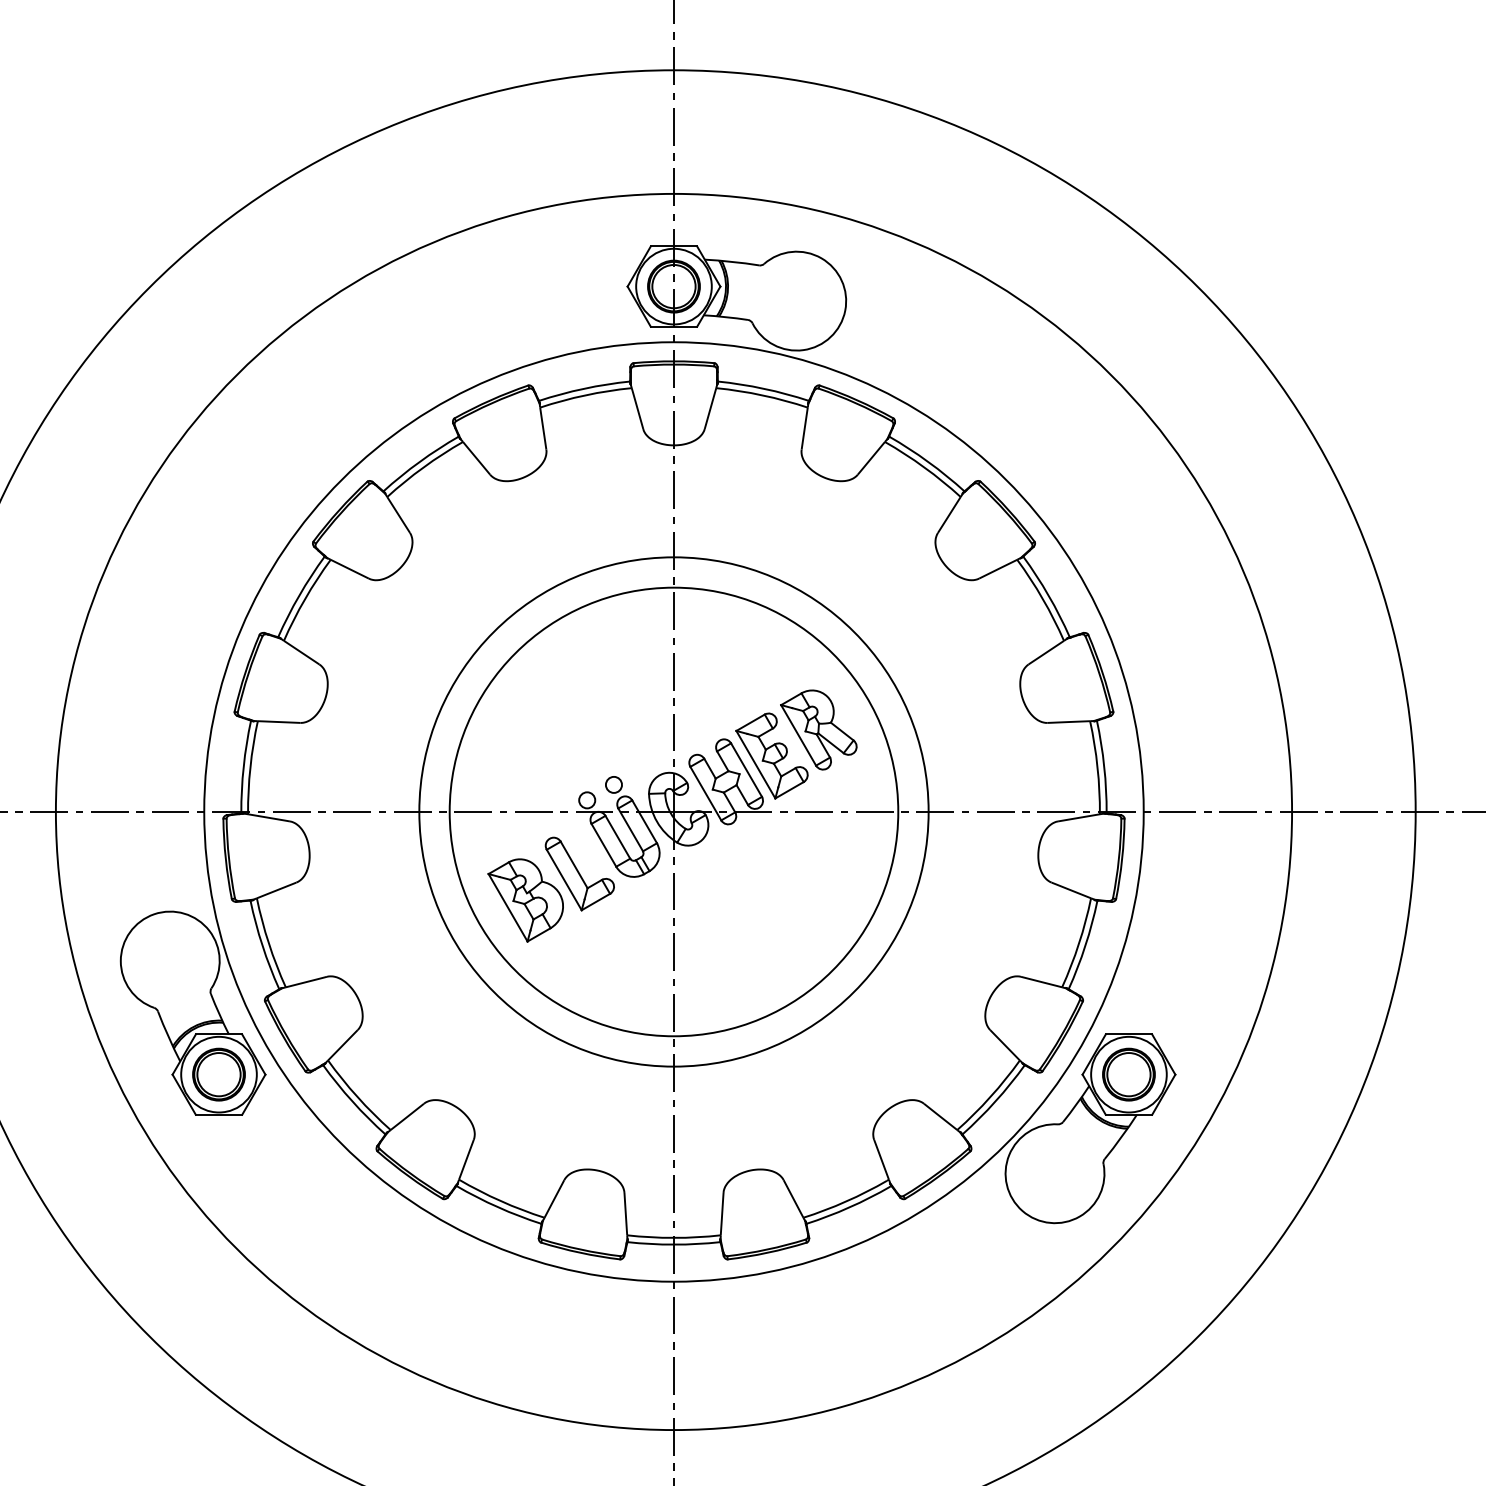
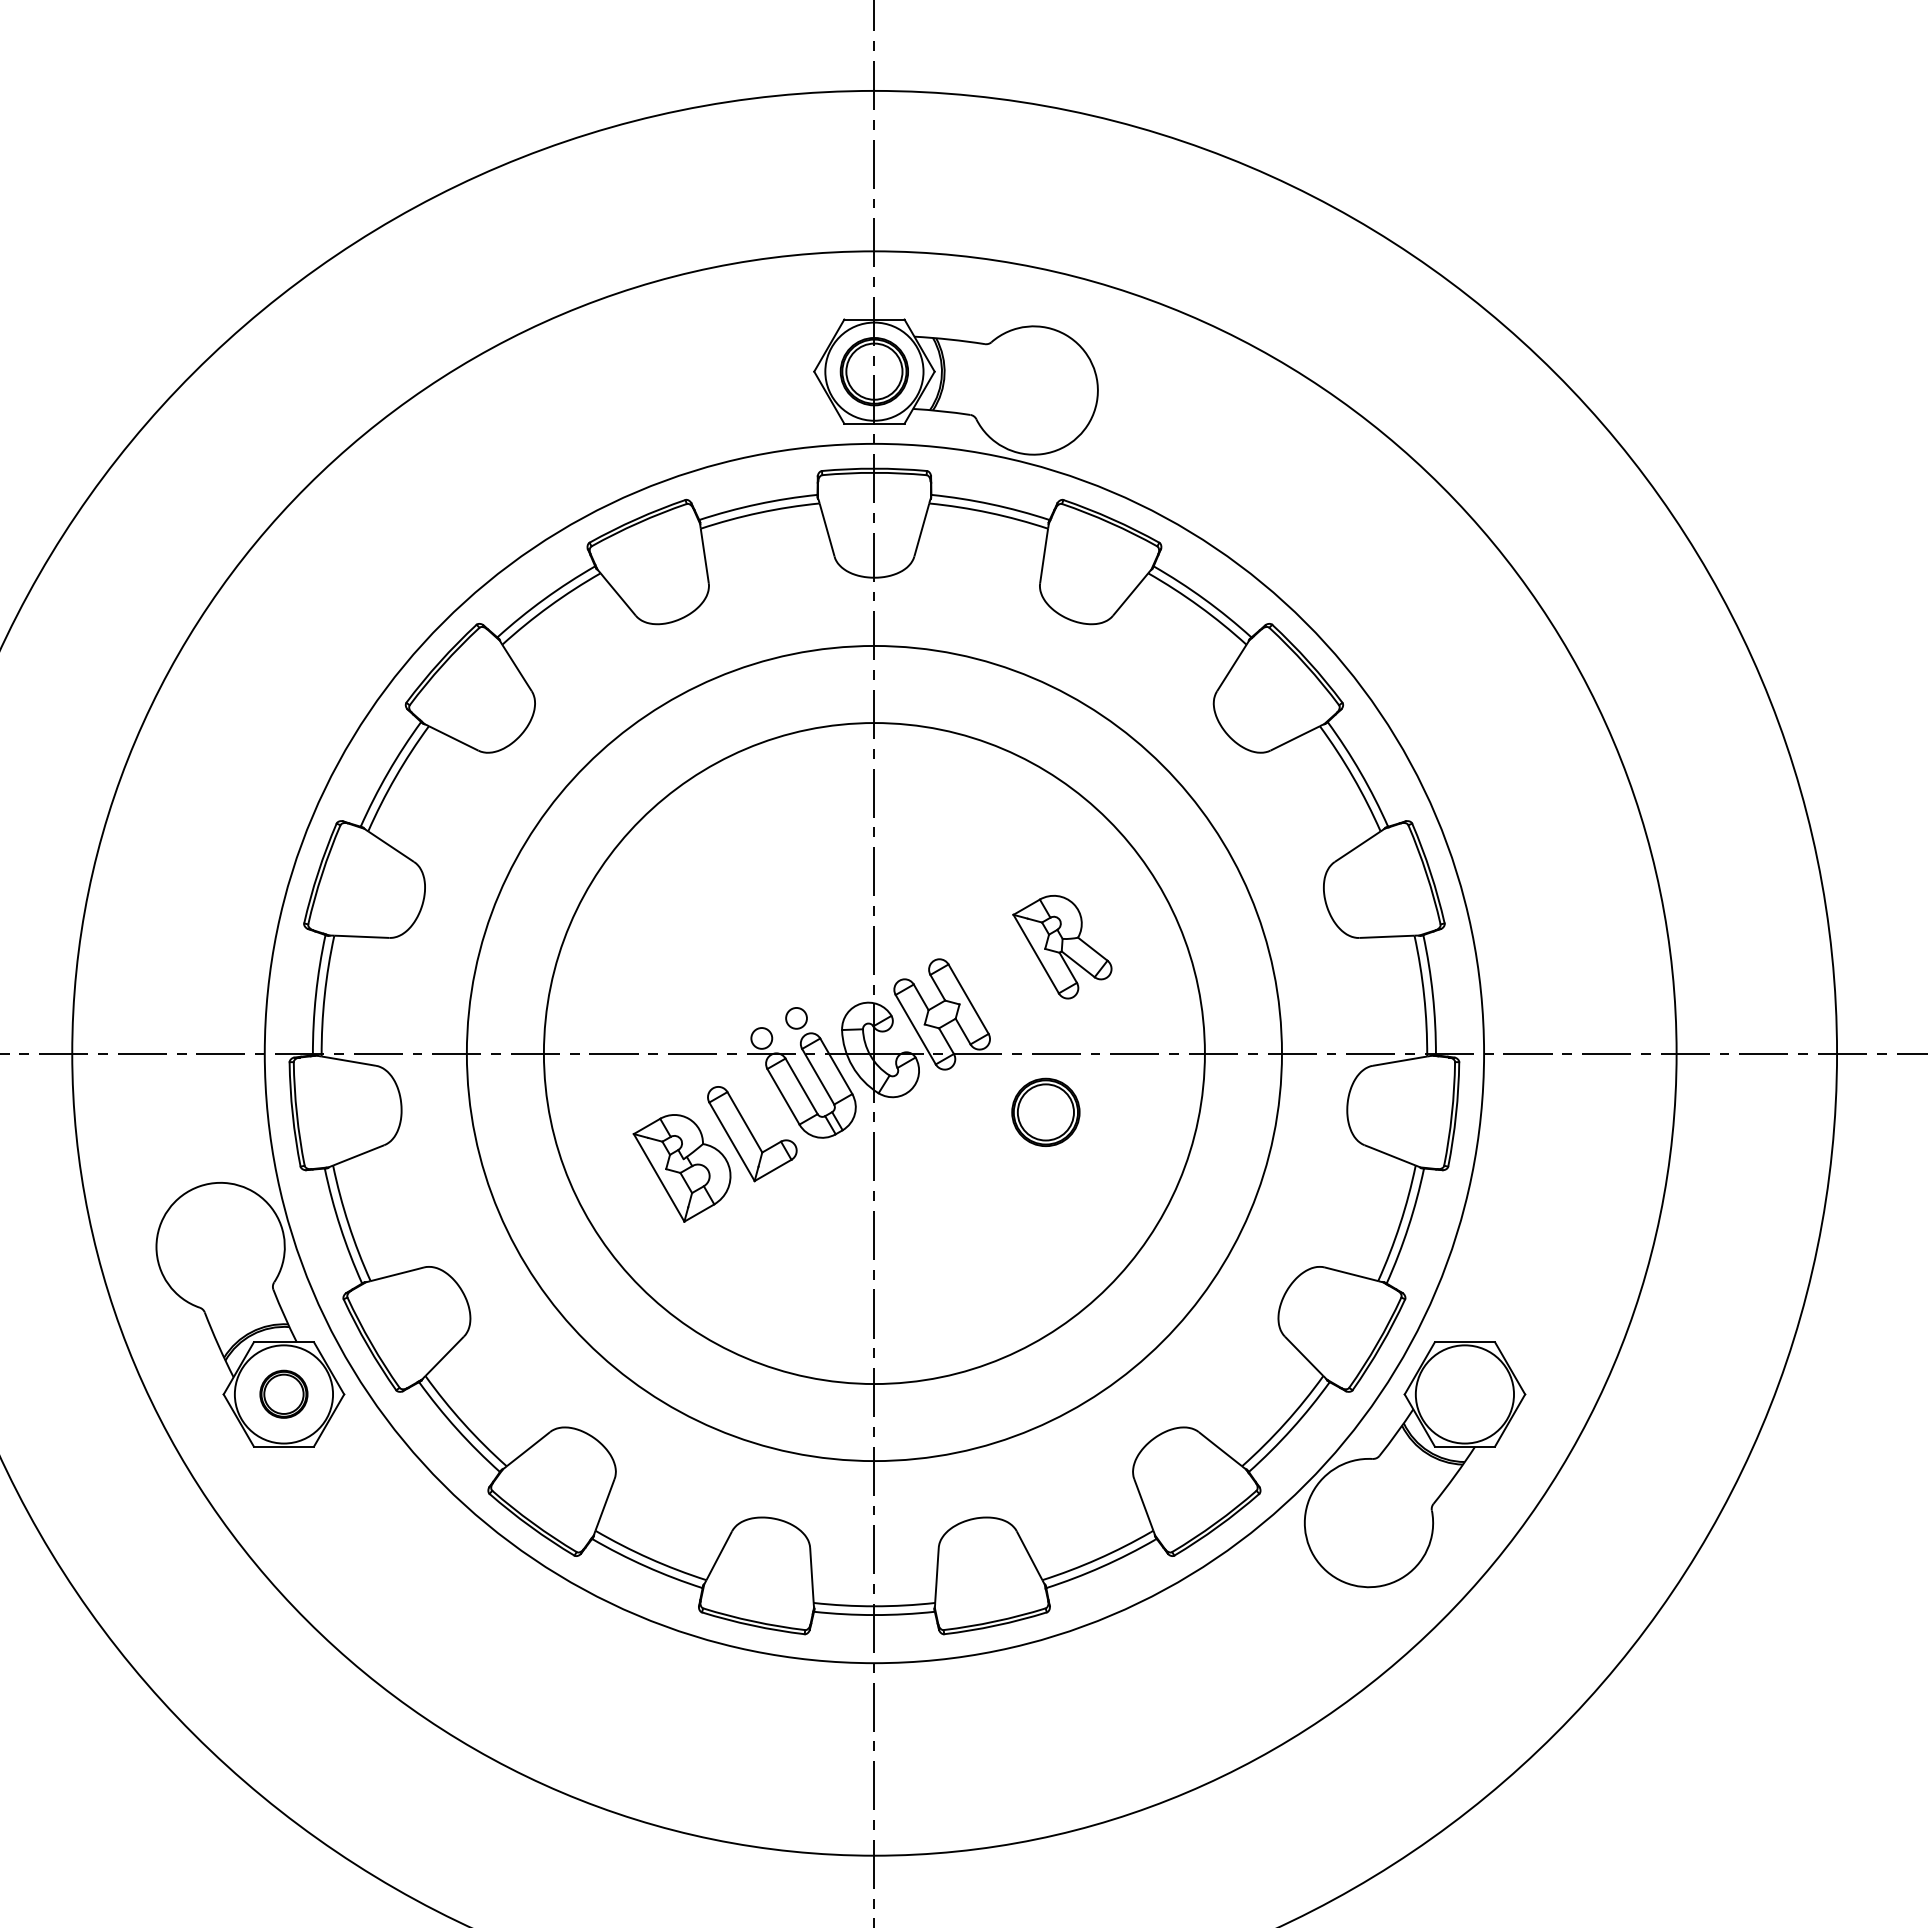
part: (771, 755) -> (1001, 980), removed
circle: (674, 811) -> (874, 1053), size x1.4
part: (218, 1073) -> (283, 1393), size x0.7
part: (1128, 1073) -> (1045, 1111), moved

